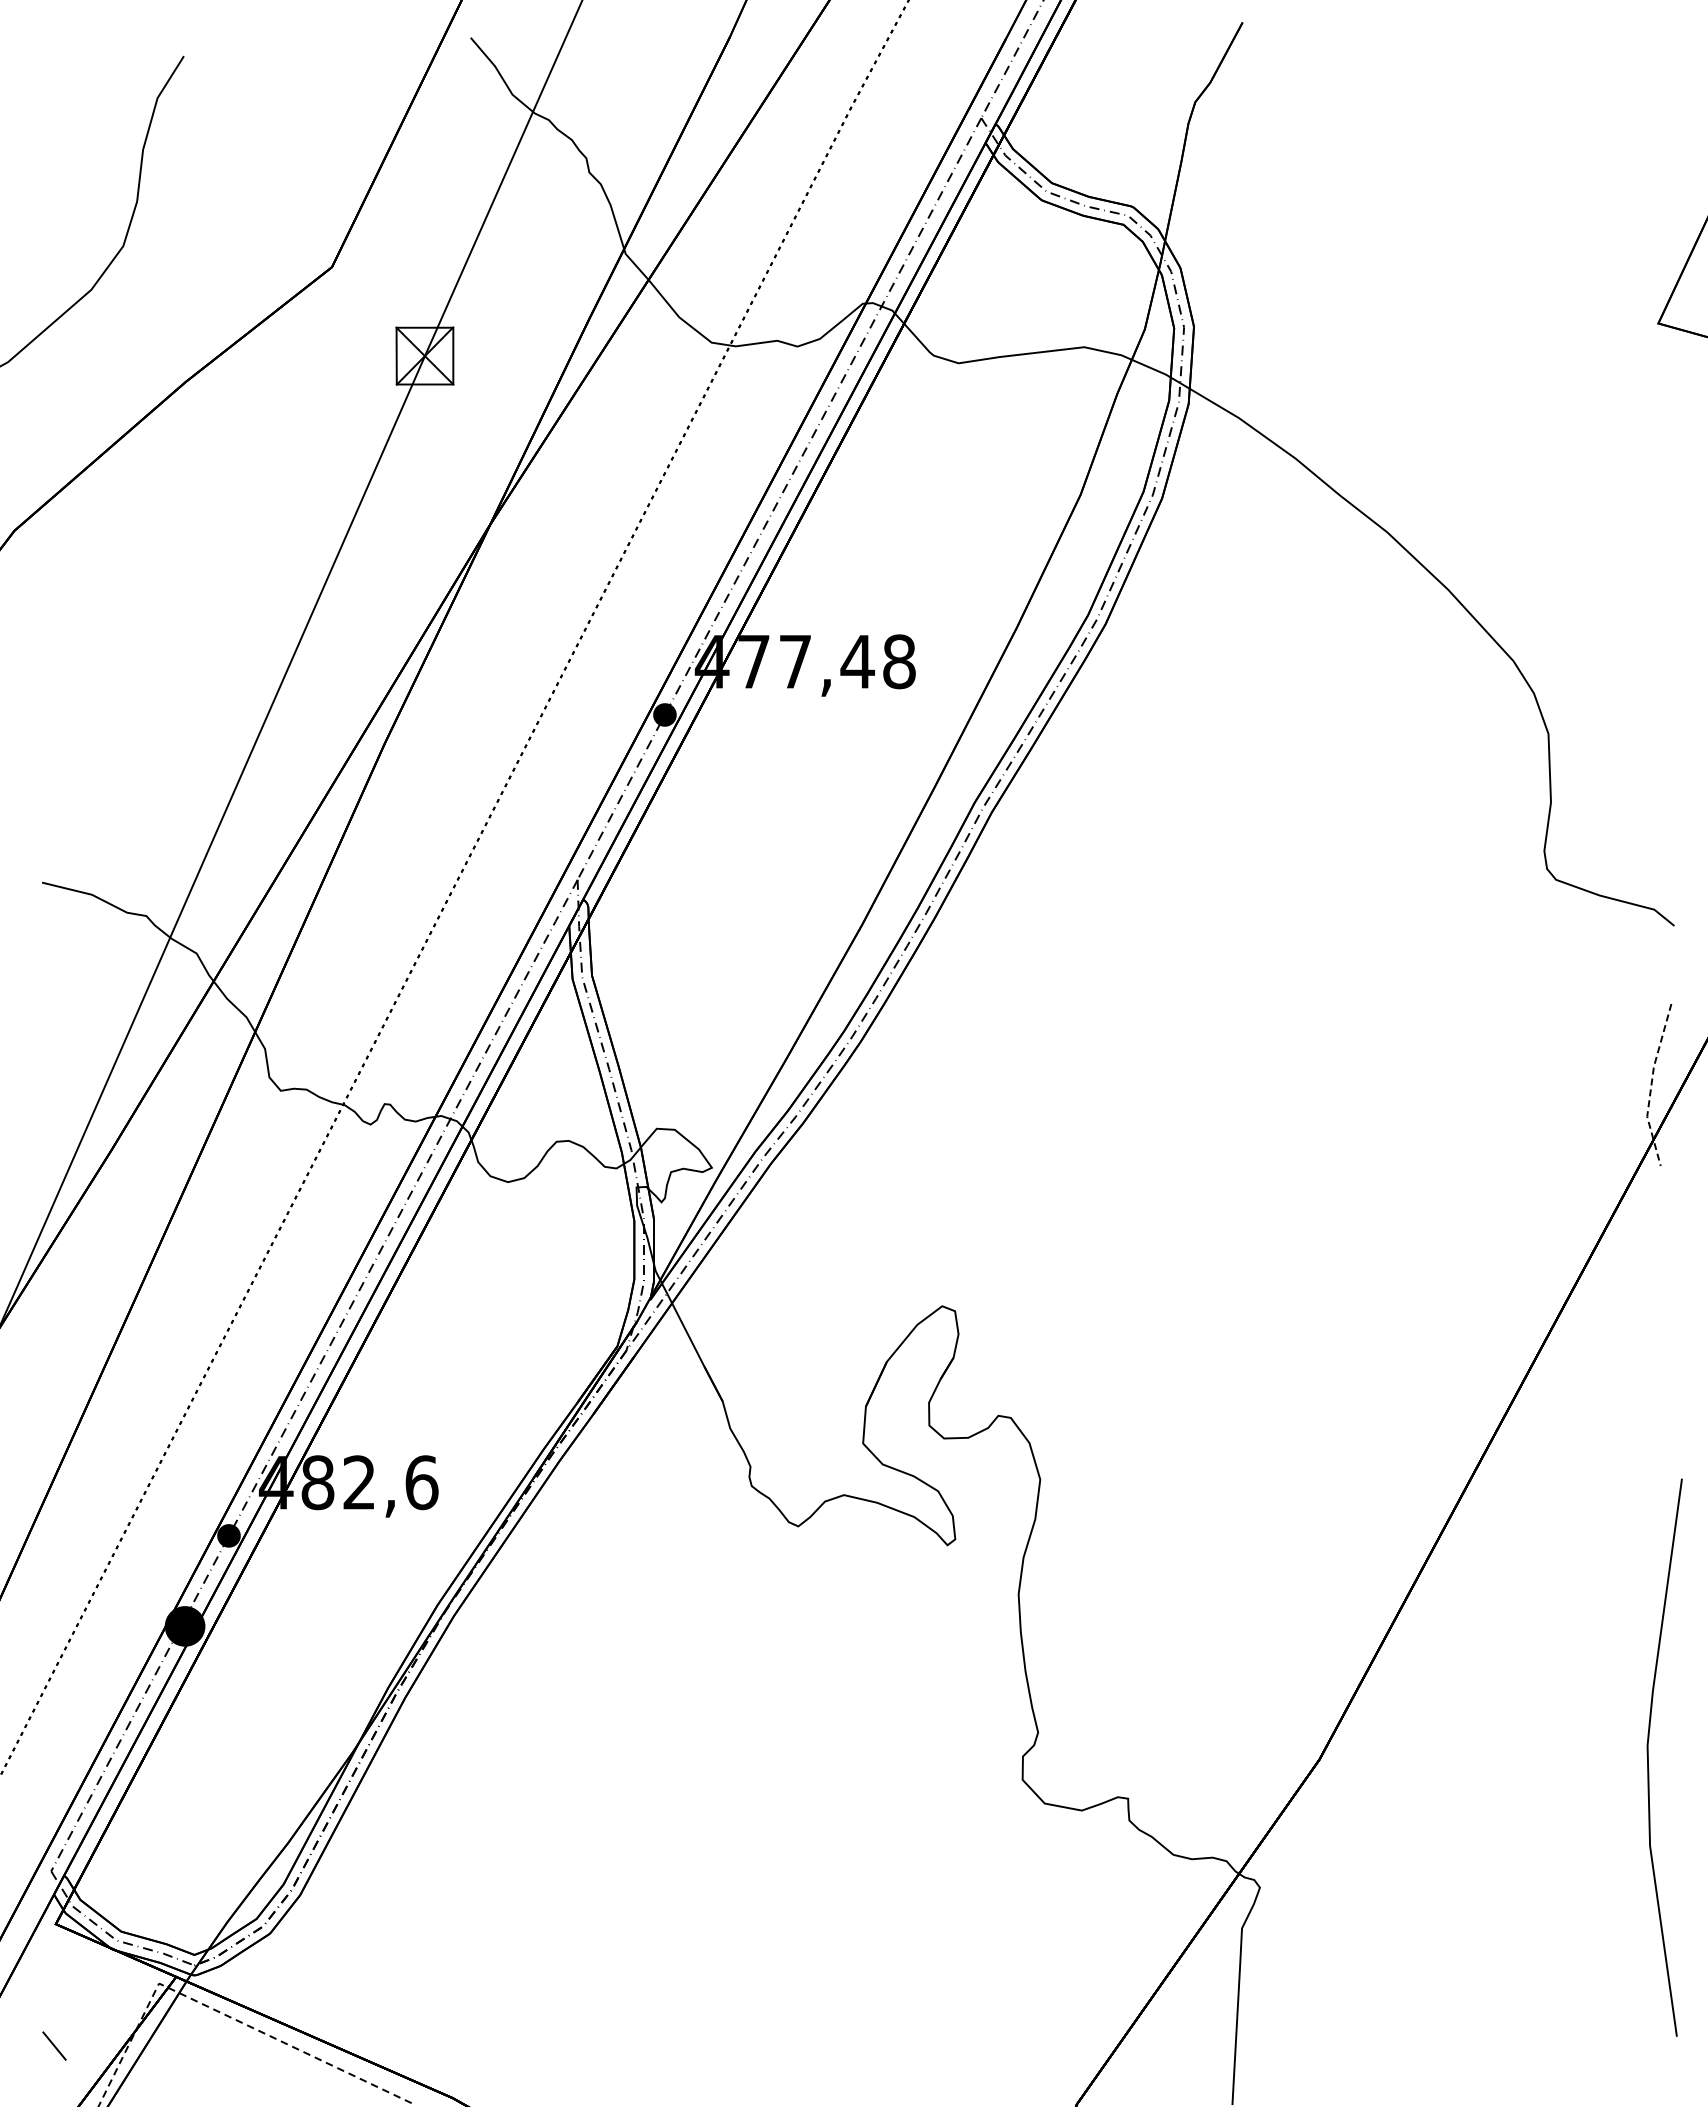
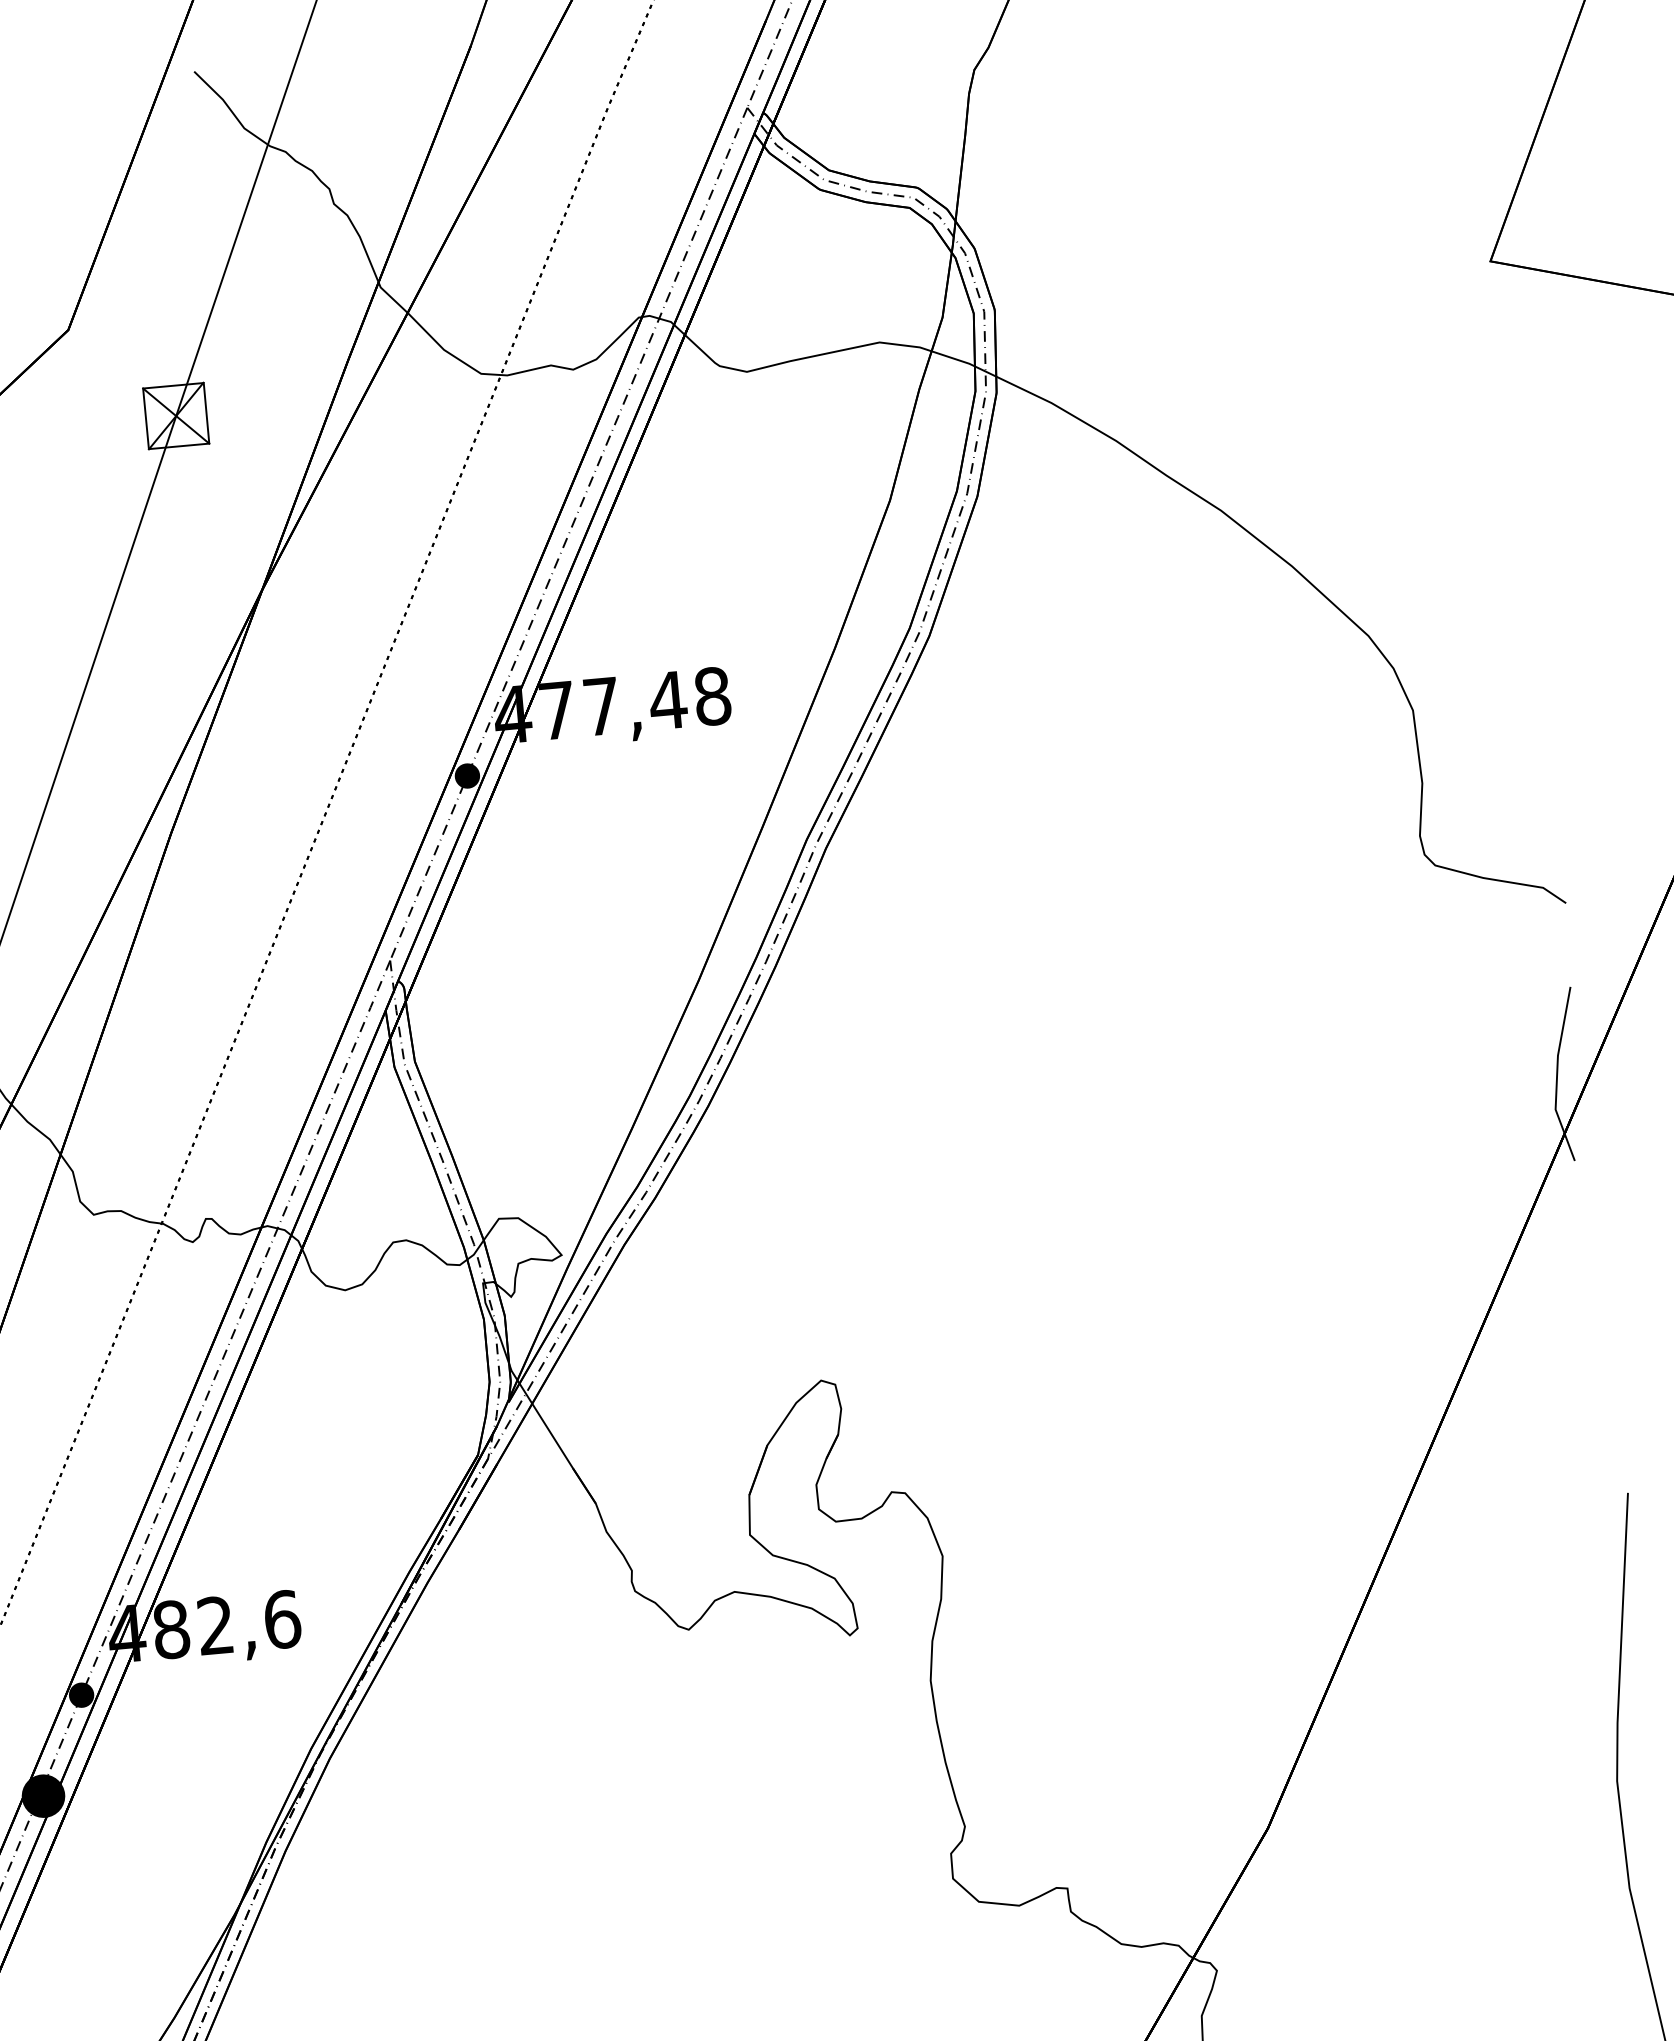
line: (1651, 1085) -> (1557, 1075), dashed -> solid

